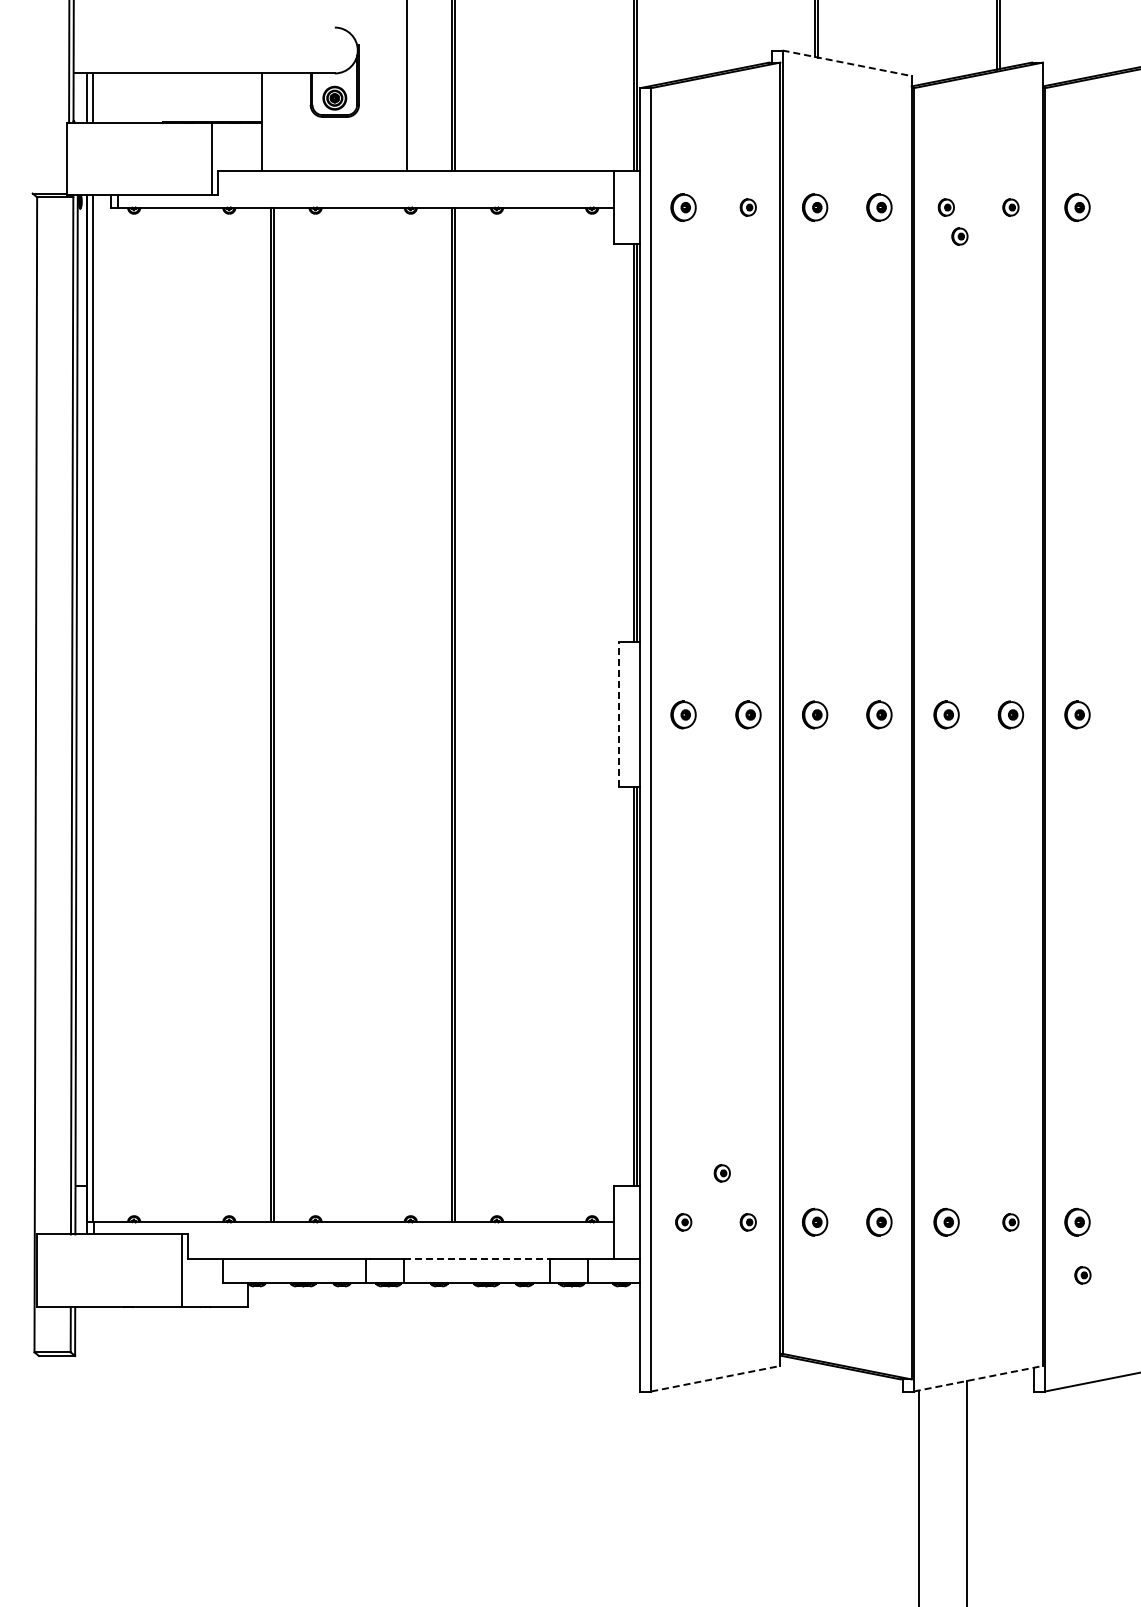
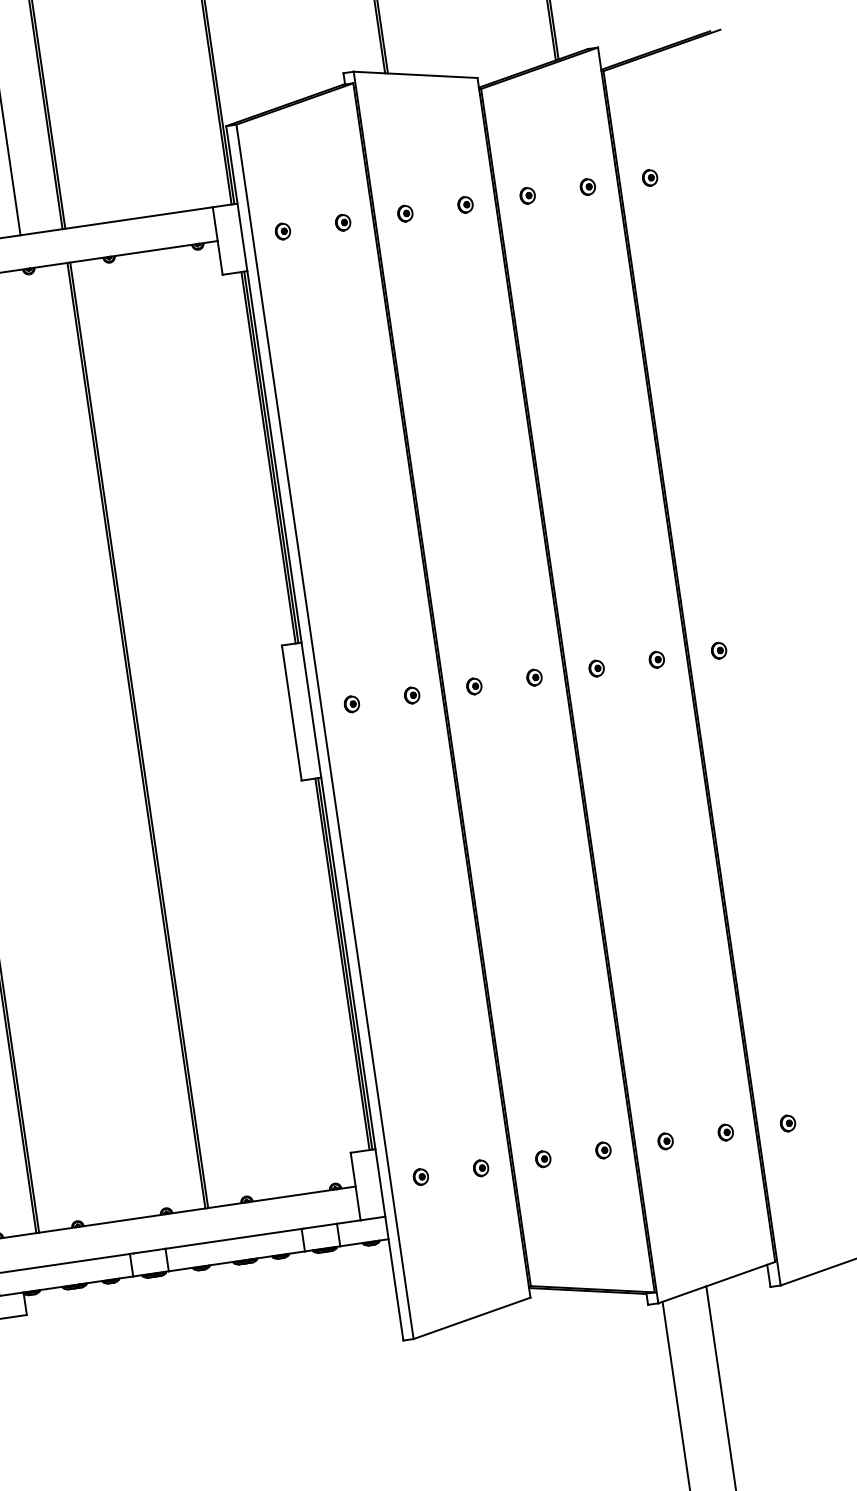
line: (847, 63) -> (416, 75), dashed -> solid
part: (683, 207) -> (282, 231), size x0.62
part: (814, 207) -> (404, 213), size x0.62
part: (879, 207) -> (465, 204), size x0.62
part: (1077, 207) -> (649, 177), size x0.62
part: (959, 236) -> (543, 220), removed
line: (619, 714) -> (292, 712), dashed -> solid
part: (683, 714) -> (351, 703), size x0.62
part: (747, 714) -> (411, 695), size x0.62
part: (814, 714) -> (473, 686), size x0.62
part: (879, 714) -> (534, 677), size x0.62
part: (945, 714) -> (595, 668), size x0.62
part: (1010, 714) -> (656, 659), size x0.62
part: (1077, 714) -> (718, 650), size x0.62
part: (721, 1173) -> (449, 1126), removed
part: (814, 1222) -> (542, 1159), size x0.62
part: (879, 1222) -> (603, 1150), size x0.62
part: (945, 1222) -> (664, 1141), size x0.62
part: (1077, 1222) -> (787, 1123), size x0.62
line: (477, 1258) -> (233, 1238), dashed -> solid
part: (1082, 1275) -> (799, 1172), removed
line: (715, 1378) -> (471, 1318), dashed -> solid
line: (978, 1378) -> (716, 1282), dashed -> solid

